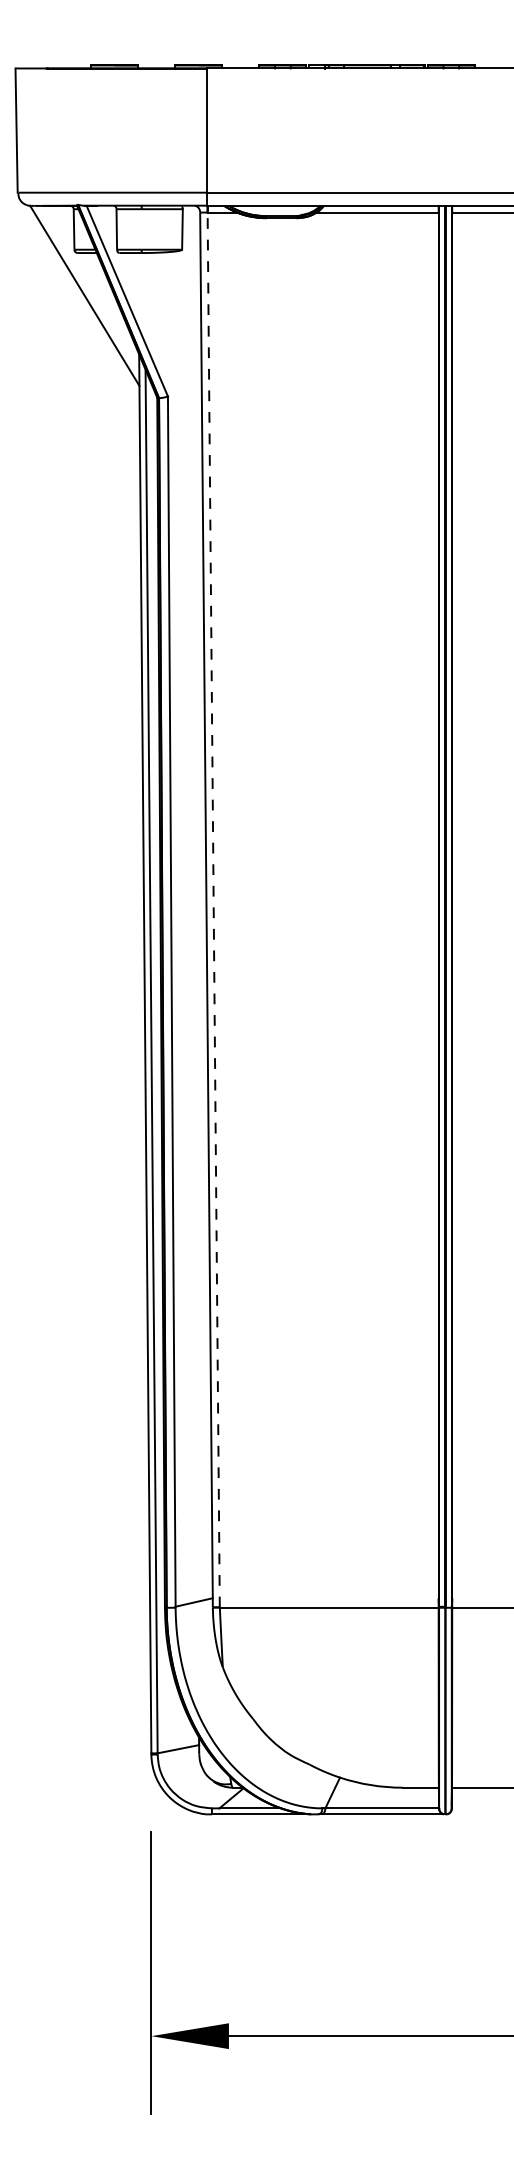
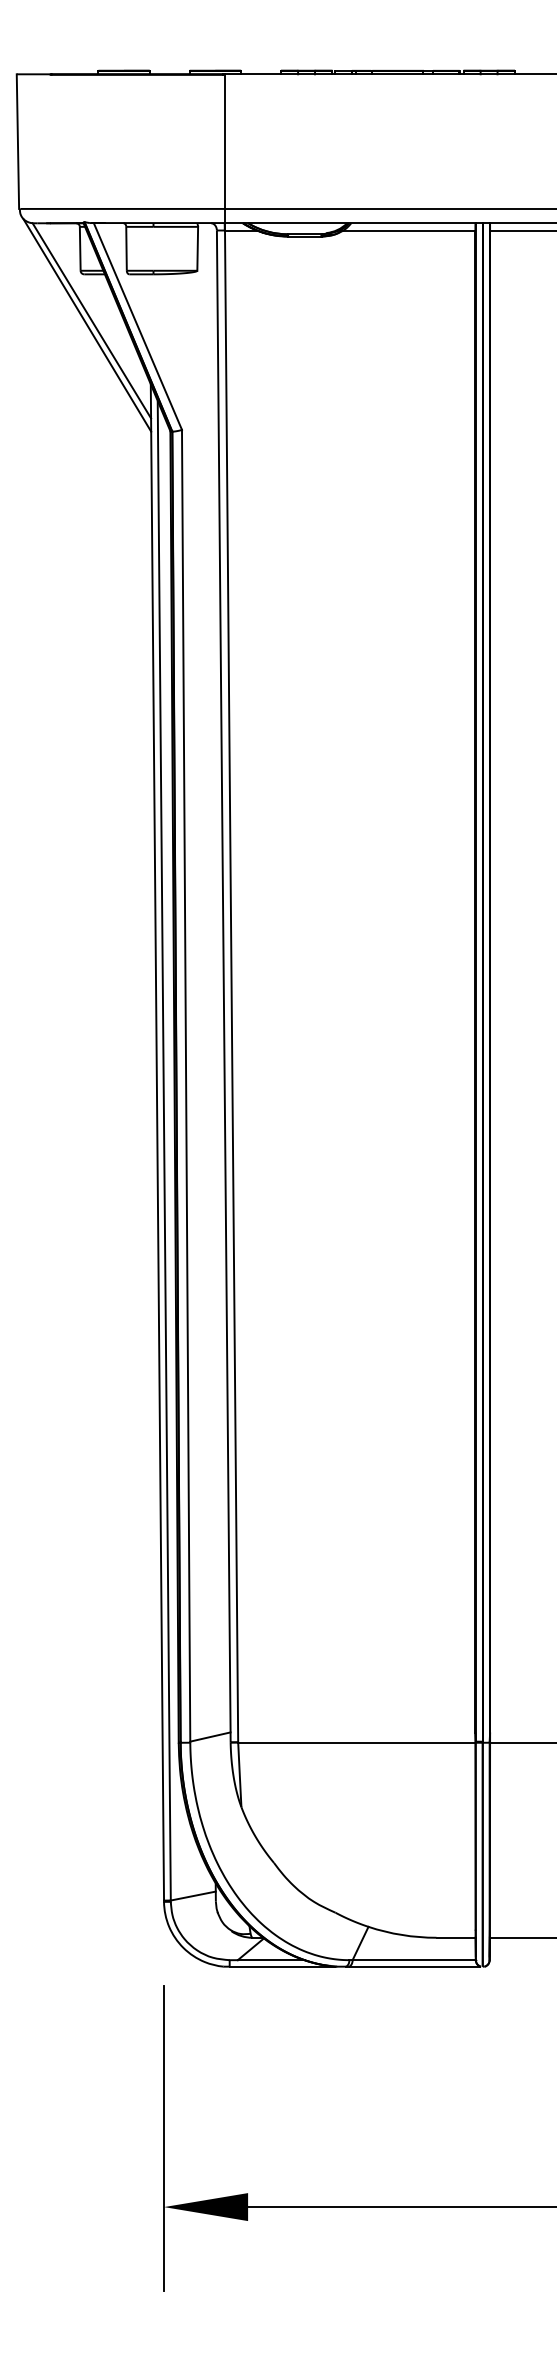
line: (80, 300) -> (87, 325), added
line: (213, 910) -> (231, 986), dashed -> solid

